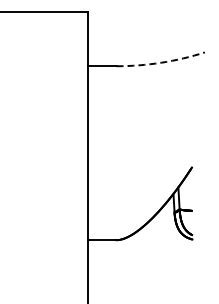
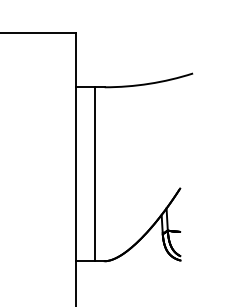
arc: (161, 62) -> (149, 83), dashed -> solid
line: (107, 153) -> (95, 174), added

